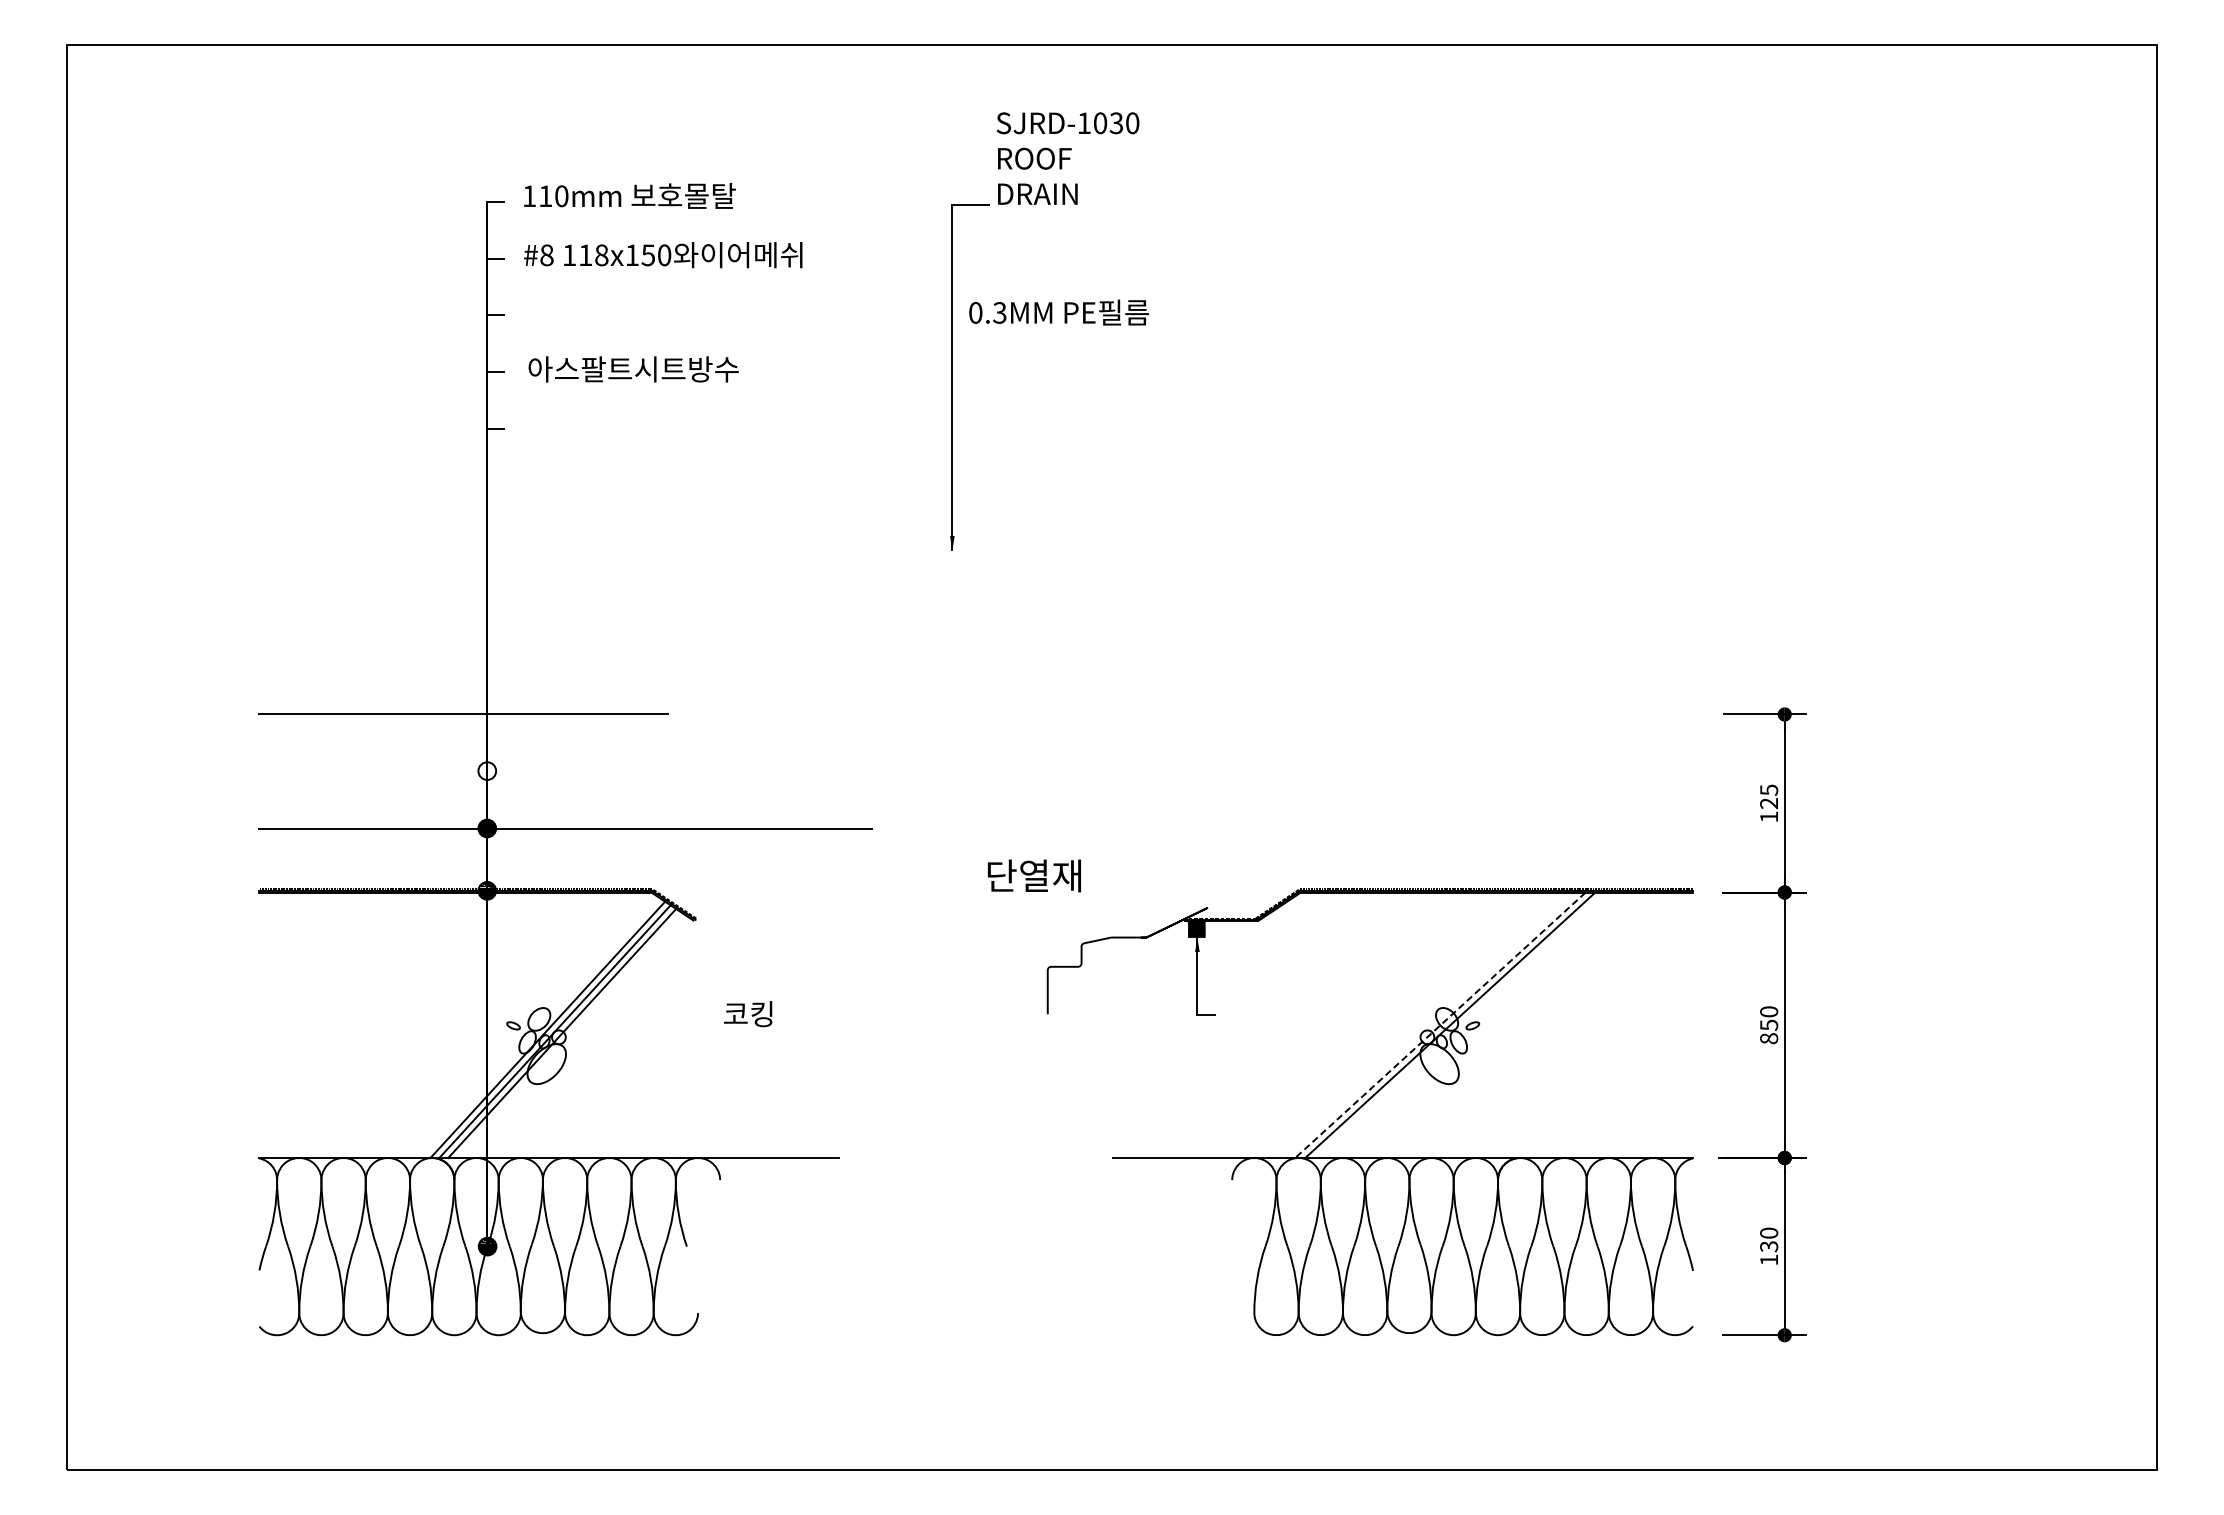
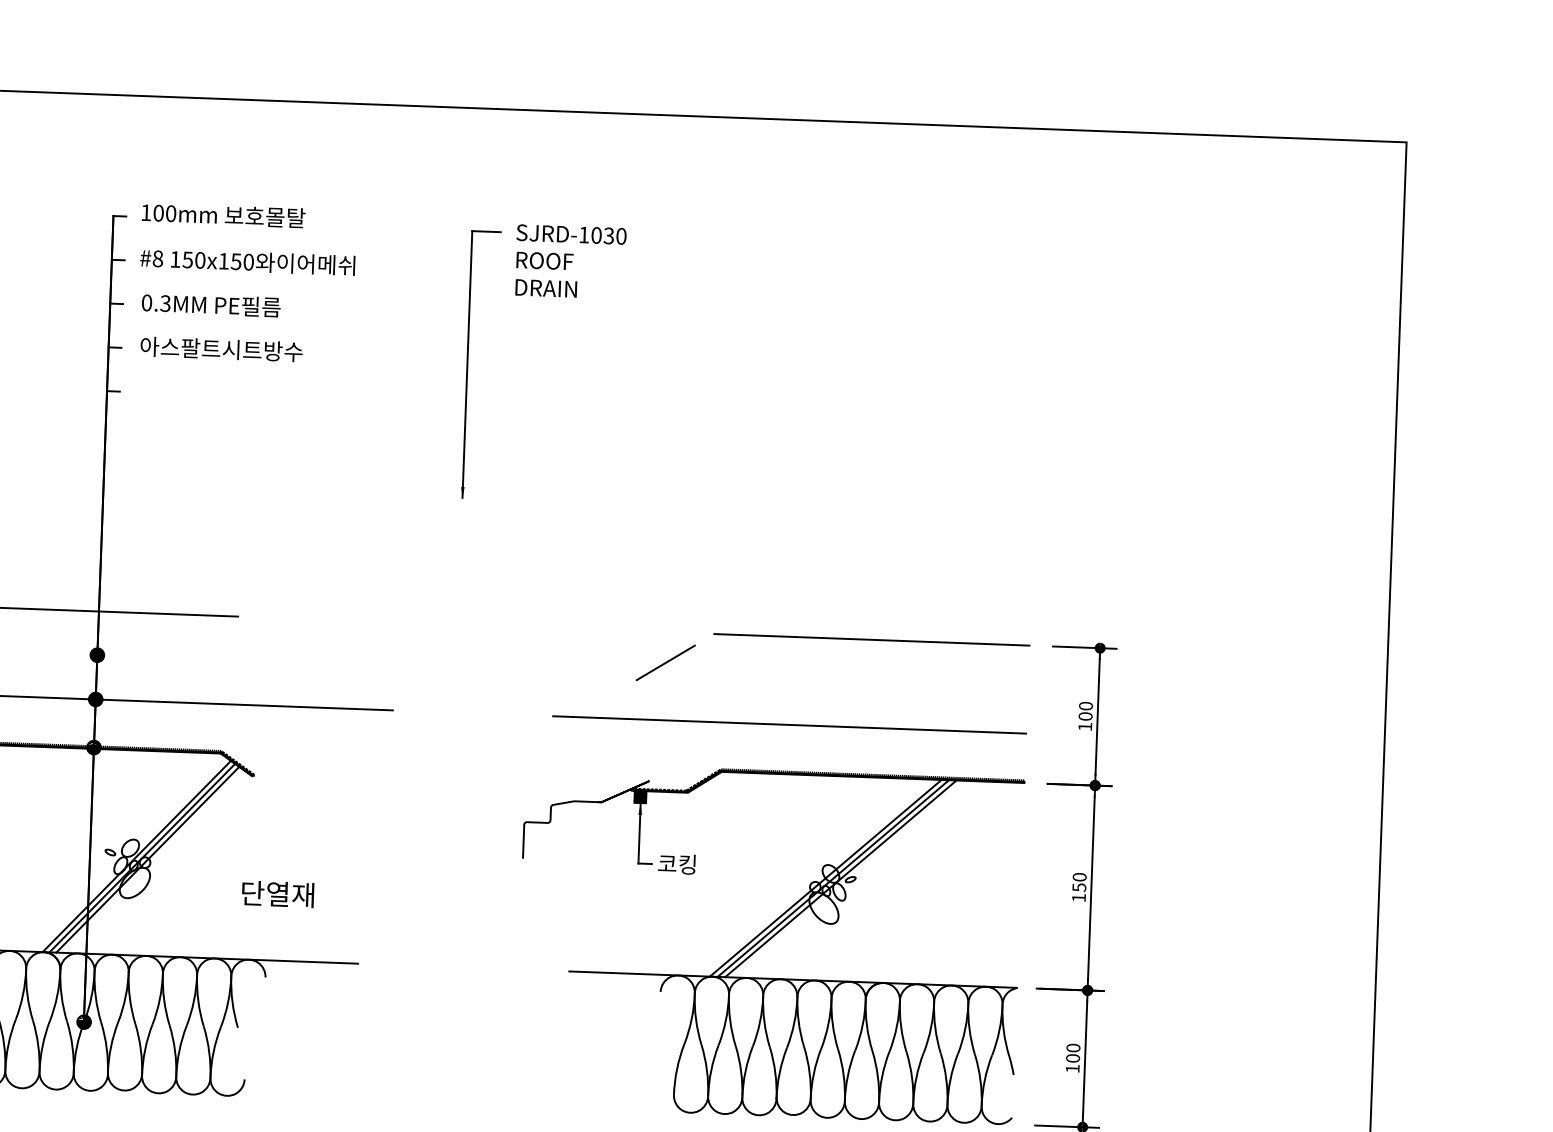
text: (1067, 158) -> (570, 261), moved
text: (545, 196) -> (158, 213), 110mm -> 100mm
text: (593, 255) -> (193, 260), 118x150 -> 150x150
text: (1058, 312) -> (210, 304), moved
line: (1488, 714) -> (871, 639), added
line: (1223, 753) -> (665, 662), added
fill: (487, 771) -> (97, 655), added
text: (1769, 796) -> (1086, 711), 125 -> 100
line: (1386, 828) -> (789, 724), added
text: (1034, 875) -> (278, 893), moved
text: (748, 1014) -> (677, 864), moved
line: (1460, 1024) -> (841, 878), added
line: (1440, 1025) -> (825, 878), dashed -> solid
text: (1769, 1038) -> (1079, 897), 850 -> 150
text: (1769, 1246) -> (1073, 1058), 130 -> 100

